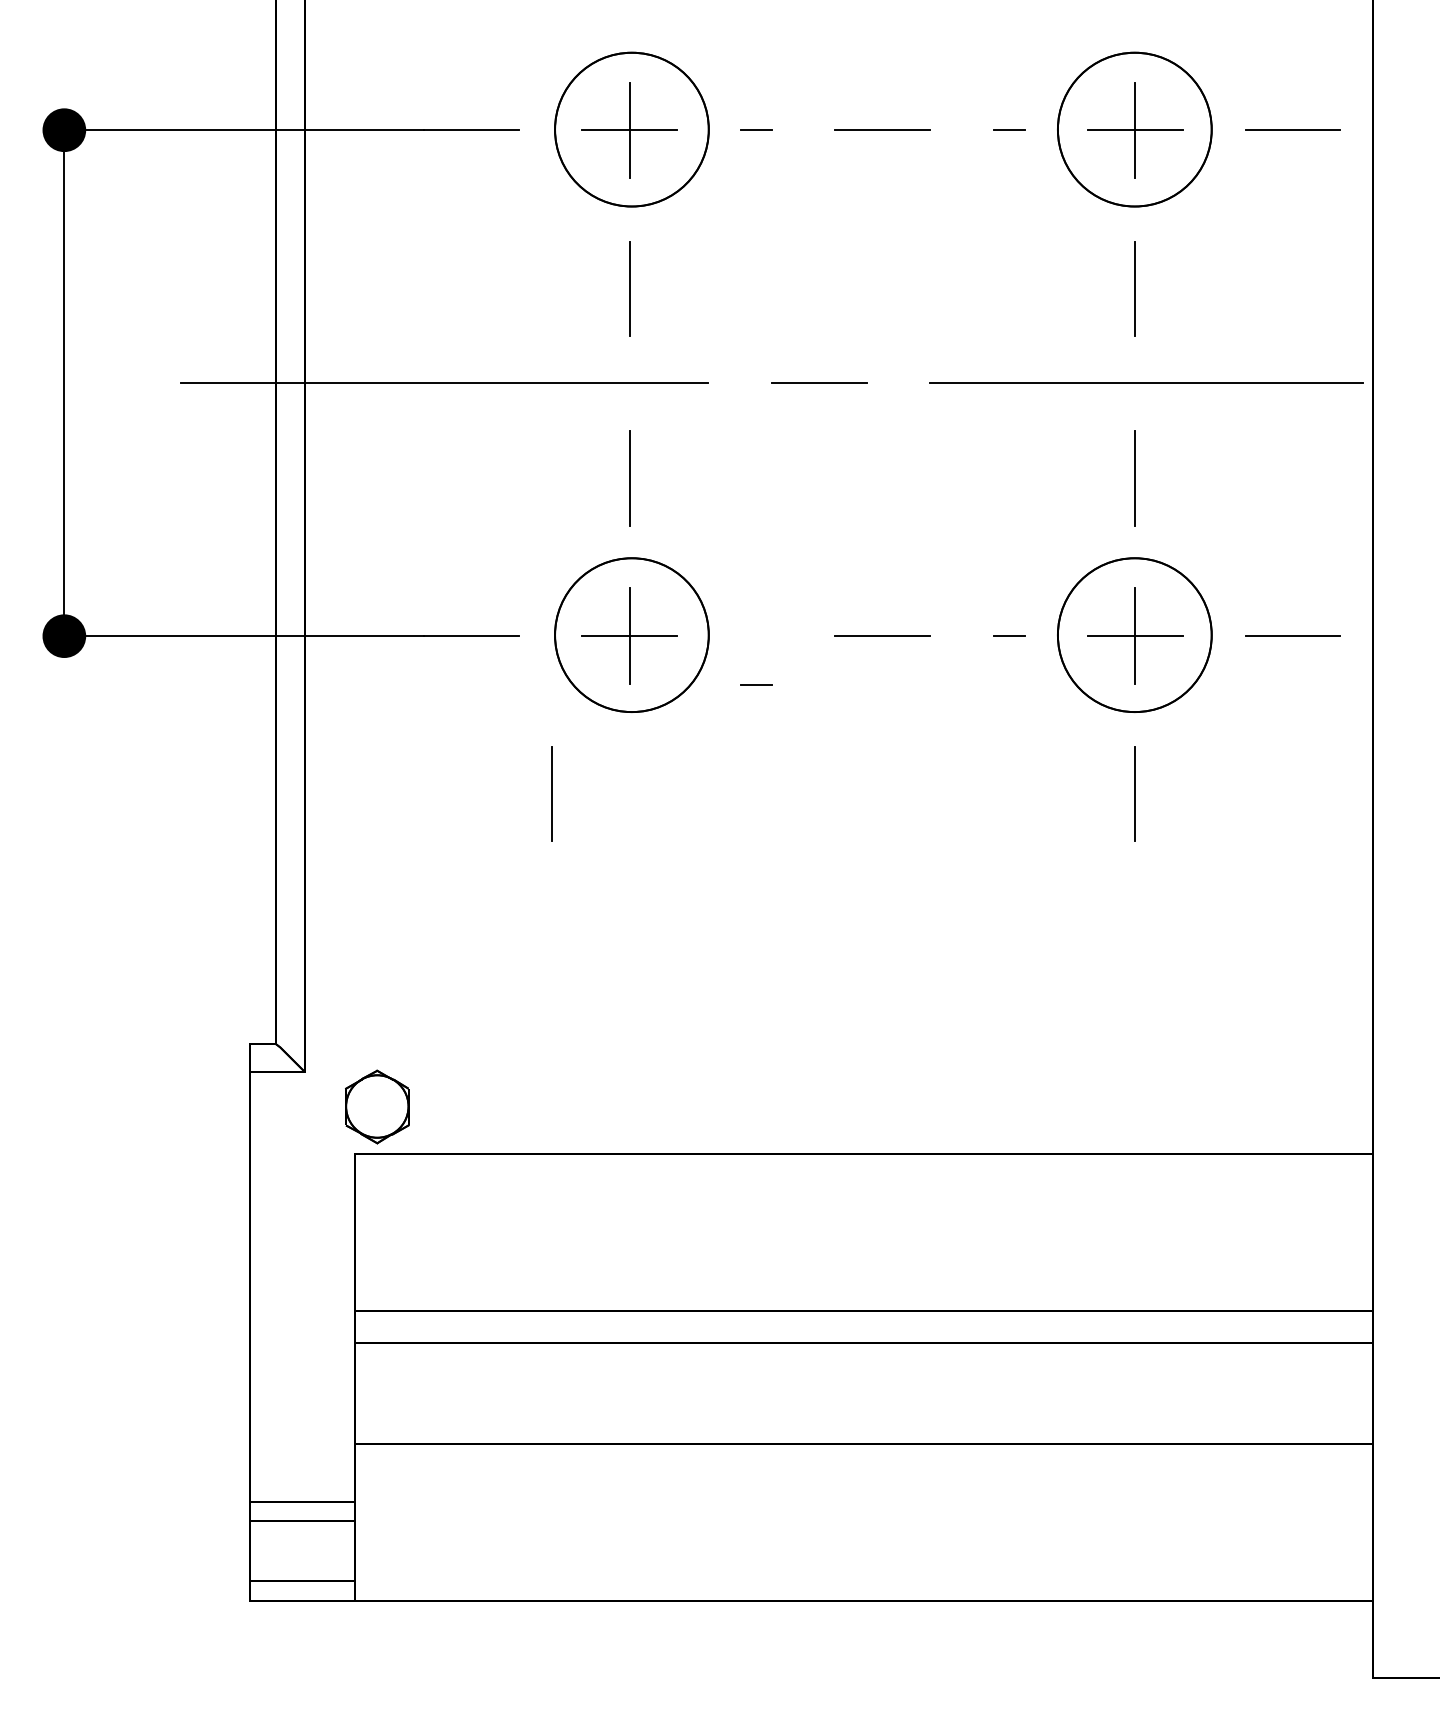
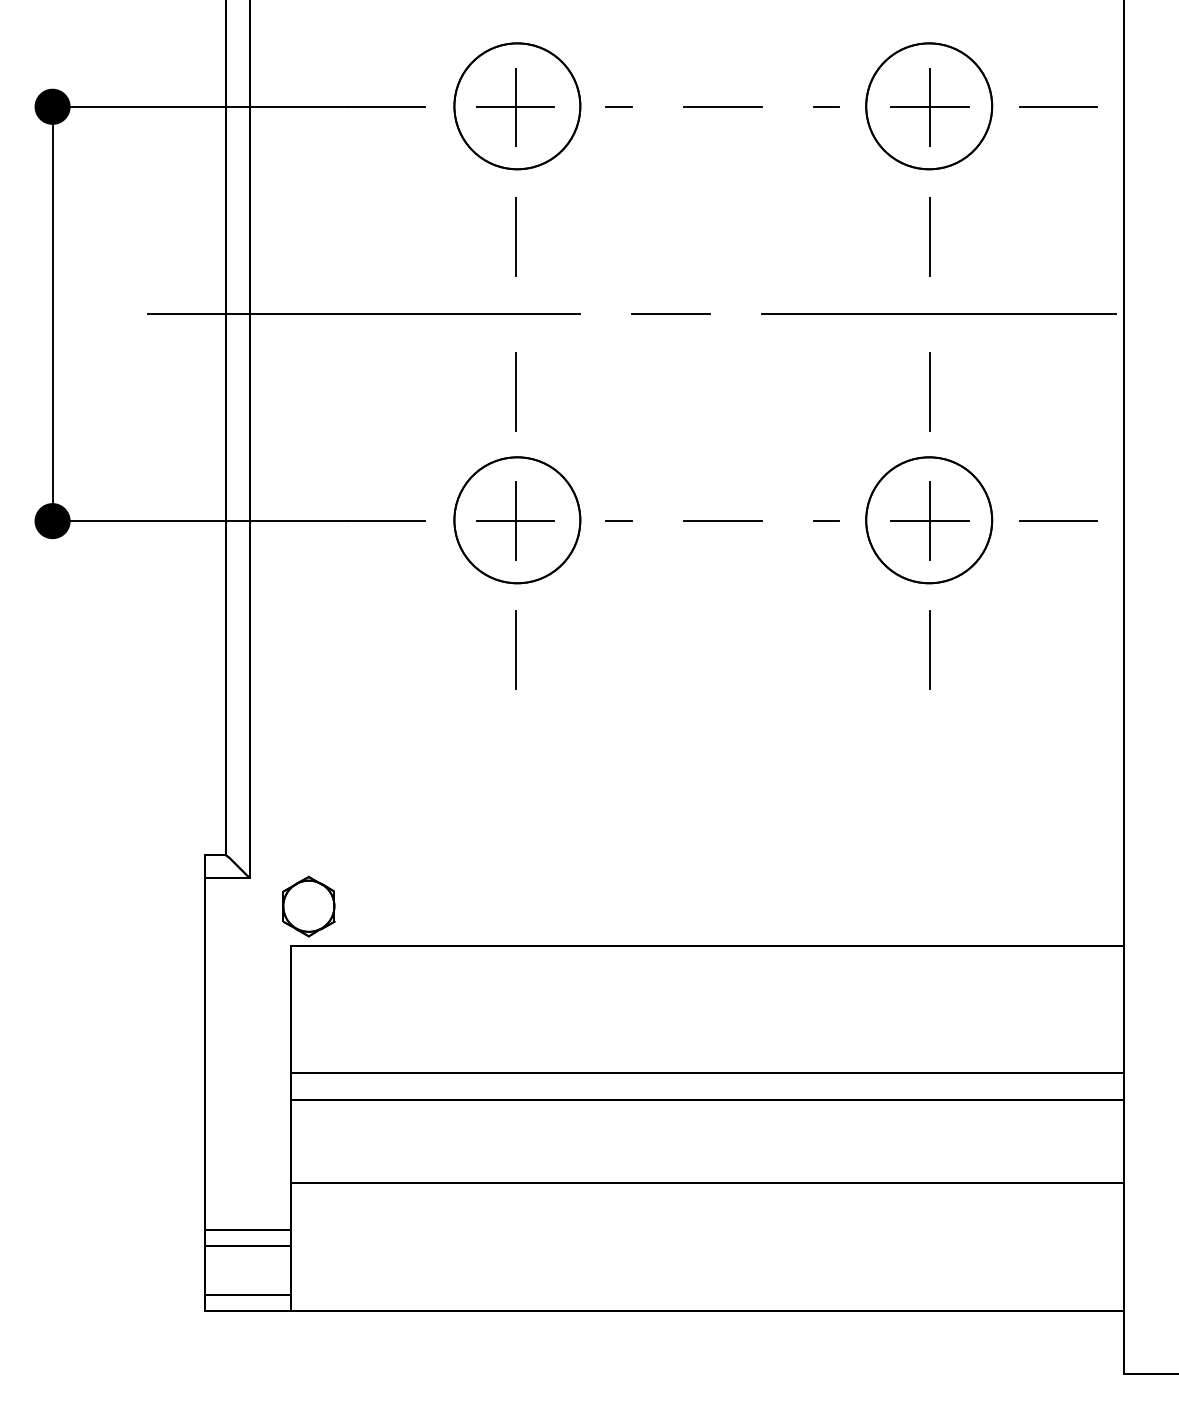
line: (755, 684) -> (618, 520), moved
line: (551, 792) -> (515, 649), moved

